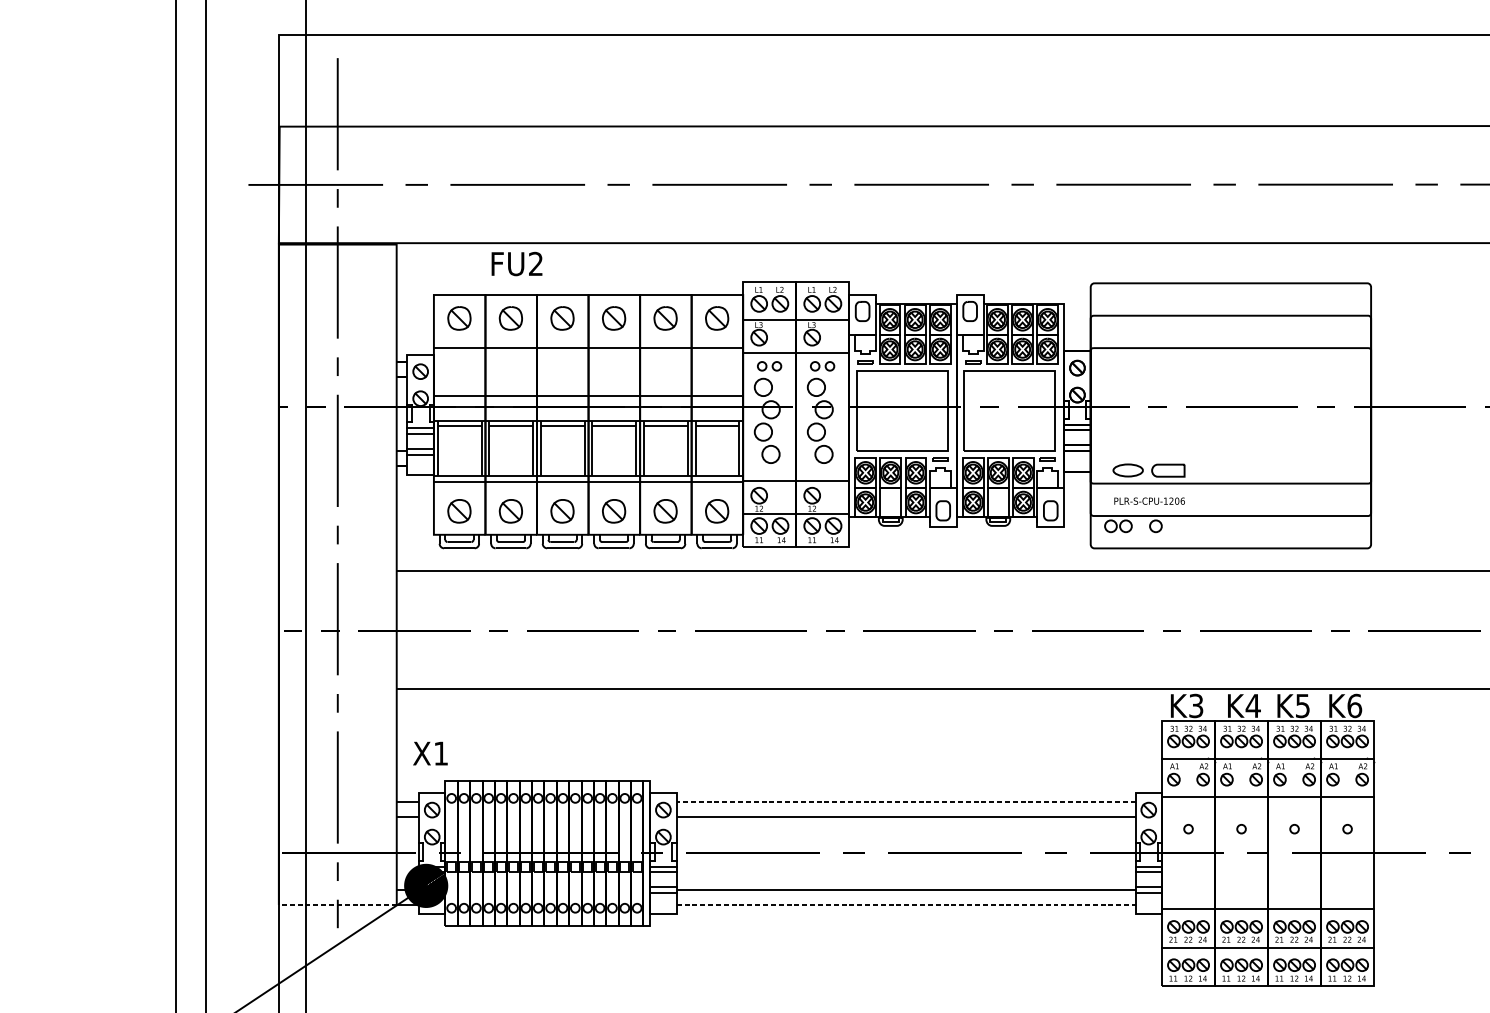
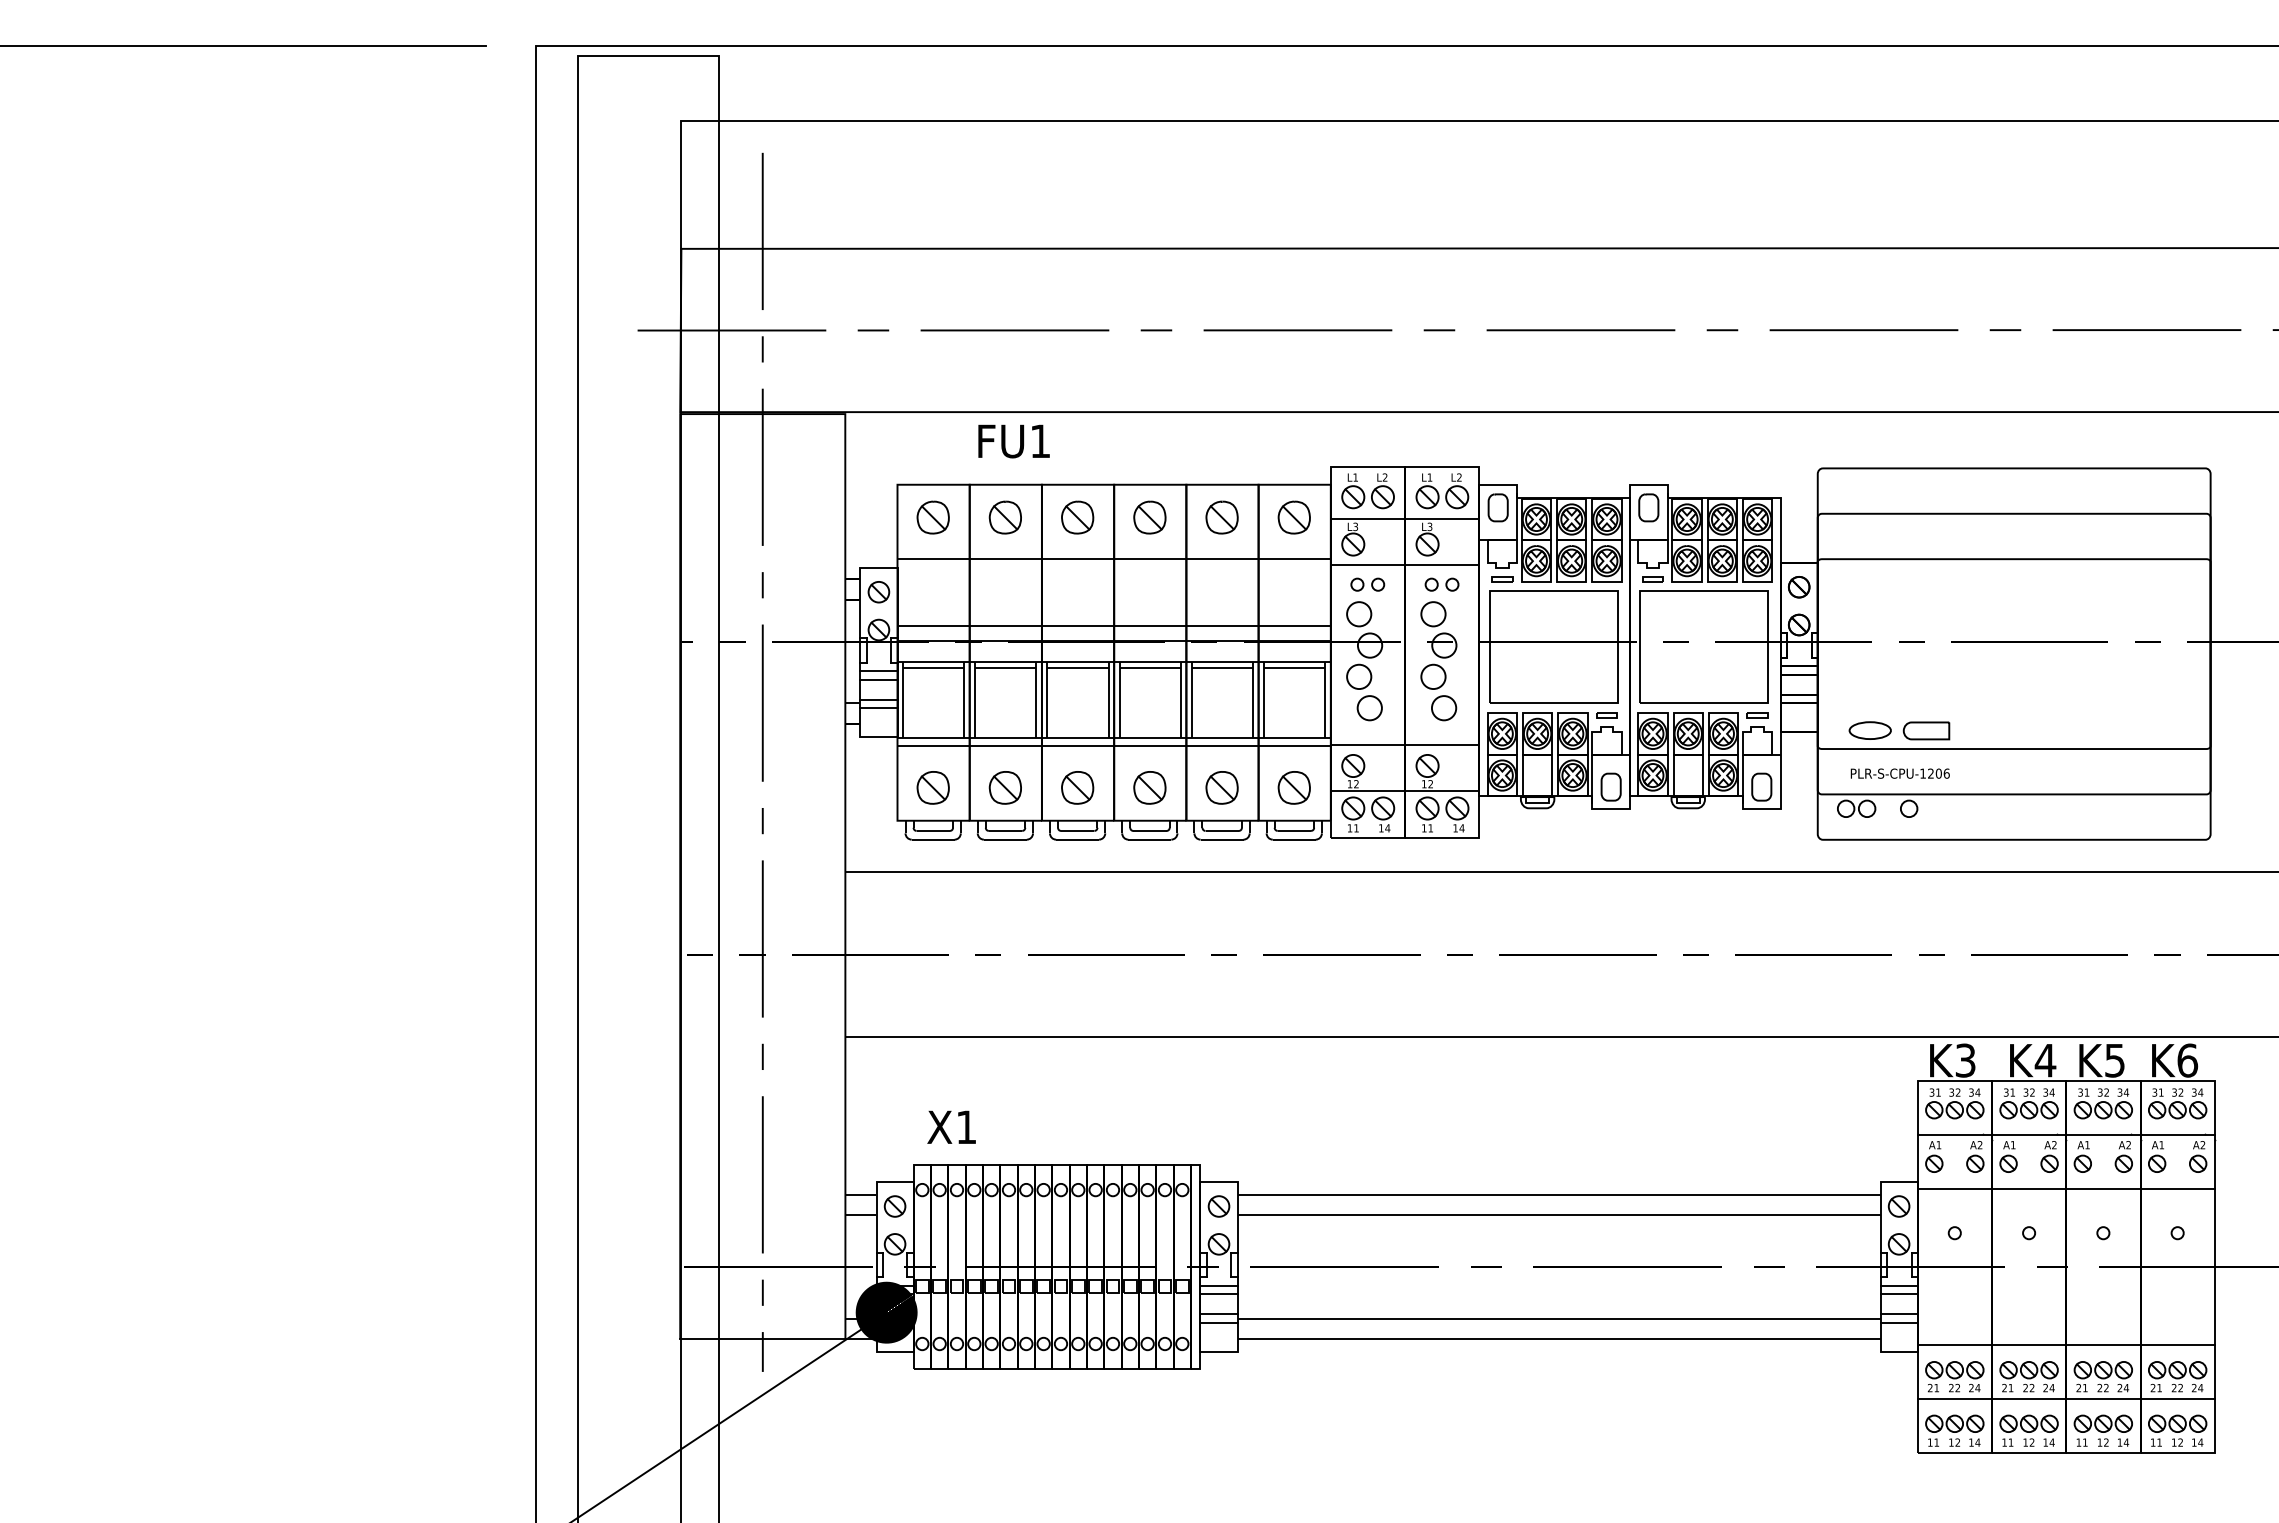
text: (535, 263) -> (1039, 440), FU2 -> FU1
text: (430, 753) -> (951, 1126), moved
line: (905, 801) -> (1558, 1194), dashed -> solid
line: (337, 905) -> (762, 1339), dashed -> solid
line: (906, 905) -> (1559, 1339), dashed -> solid

